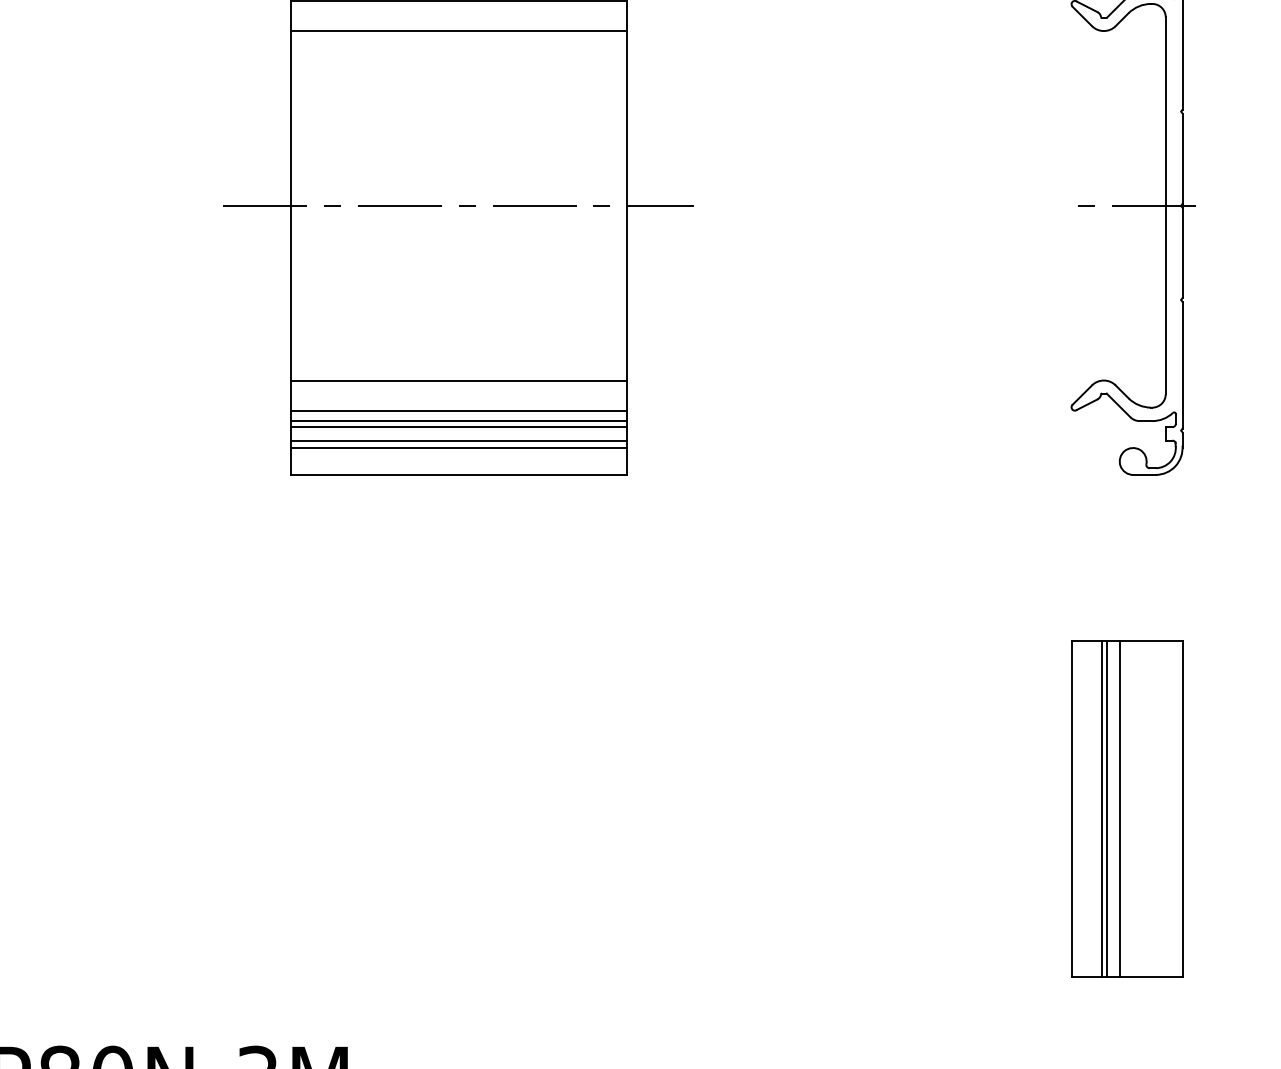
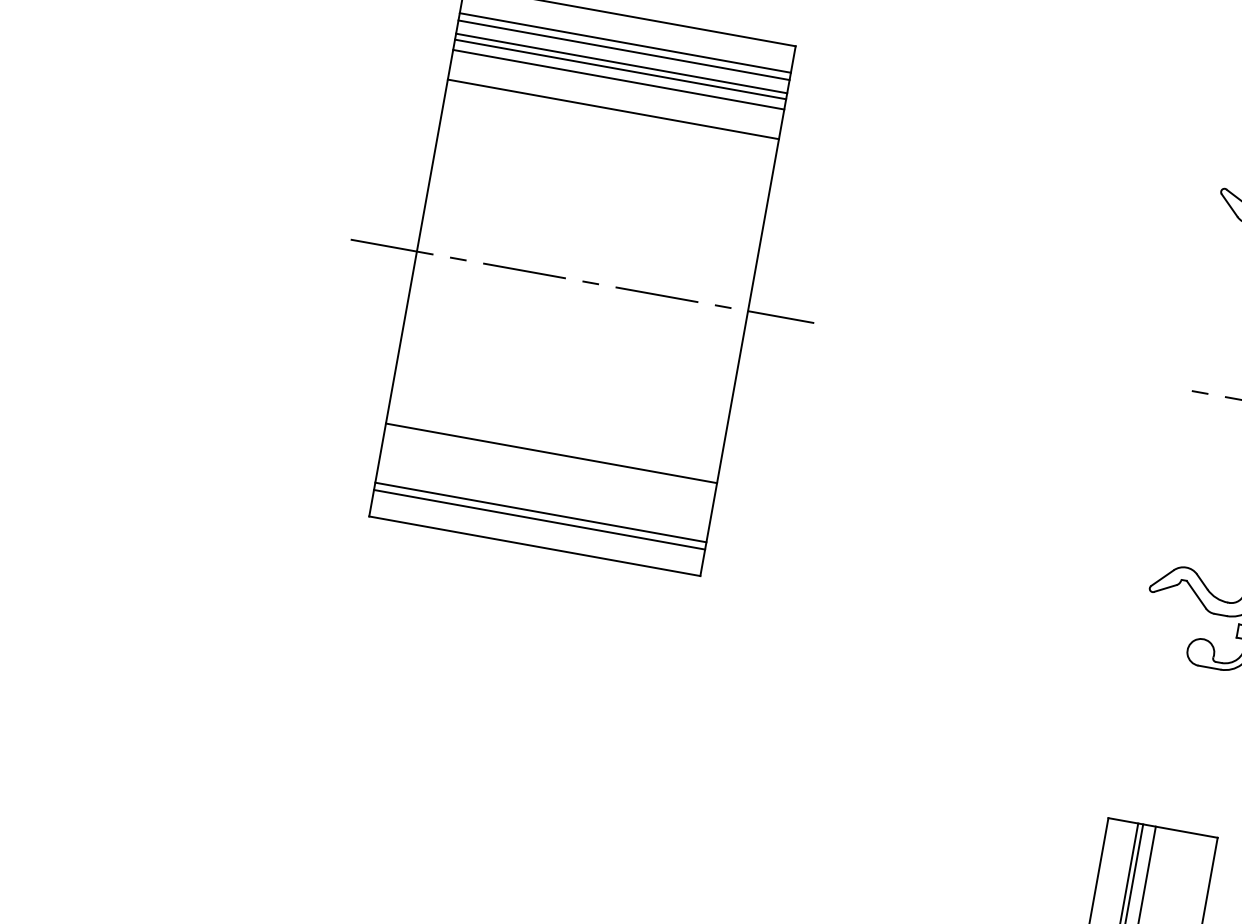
line: (458, 410) -> (545, 482), removed
line: (458, 421) -> (543, 493), removed
line: (458, 427) -> (542, 499), removed

